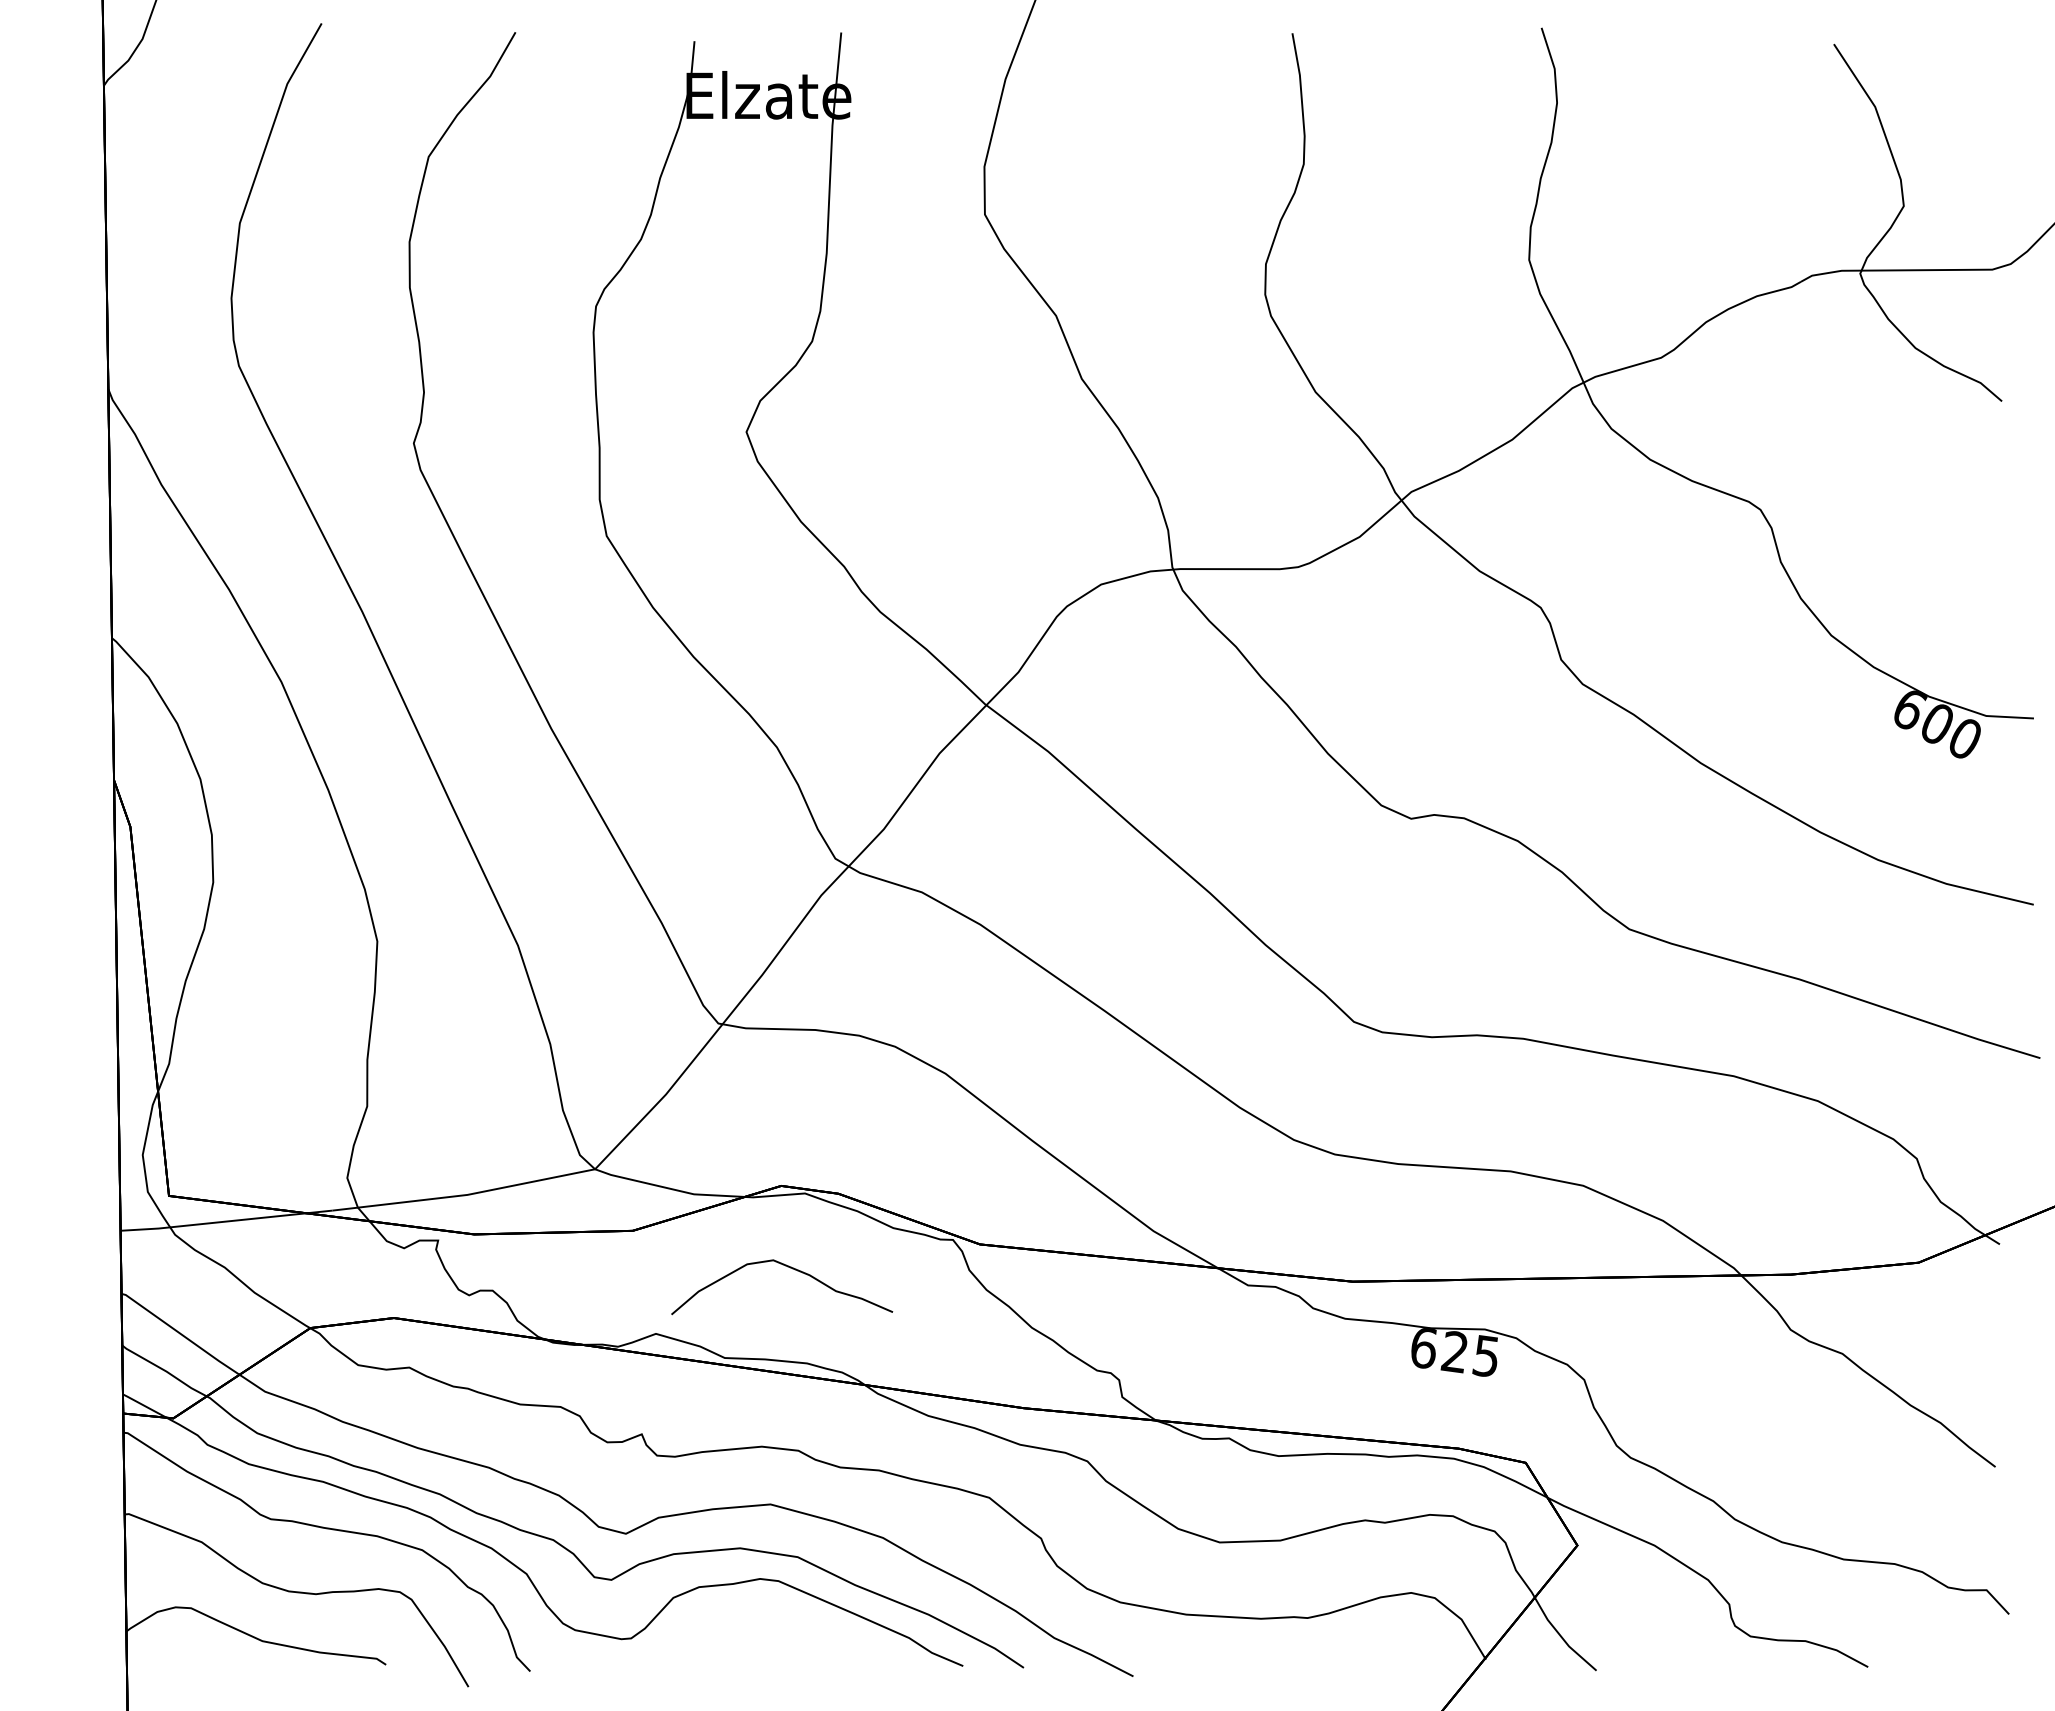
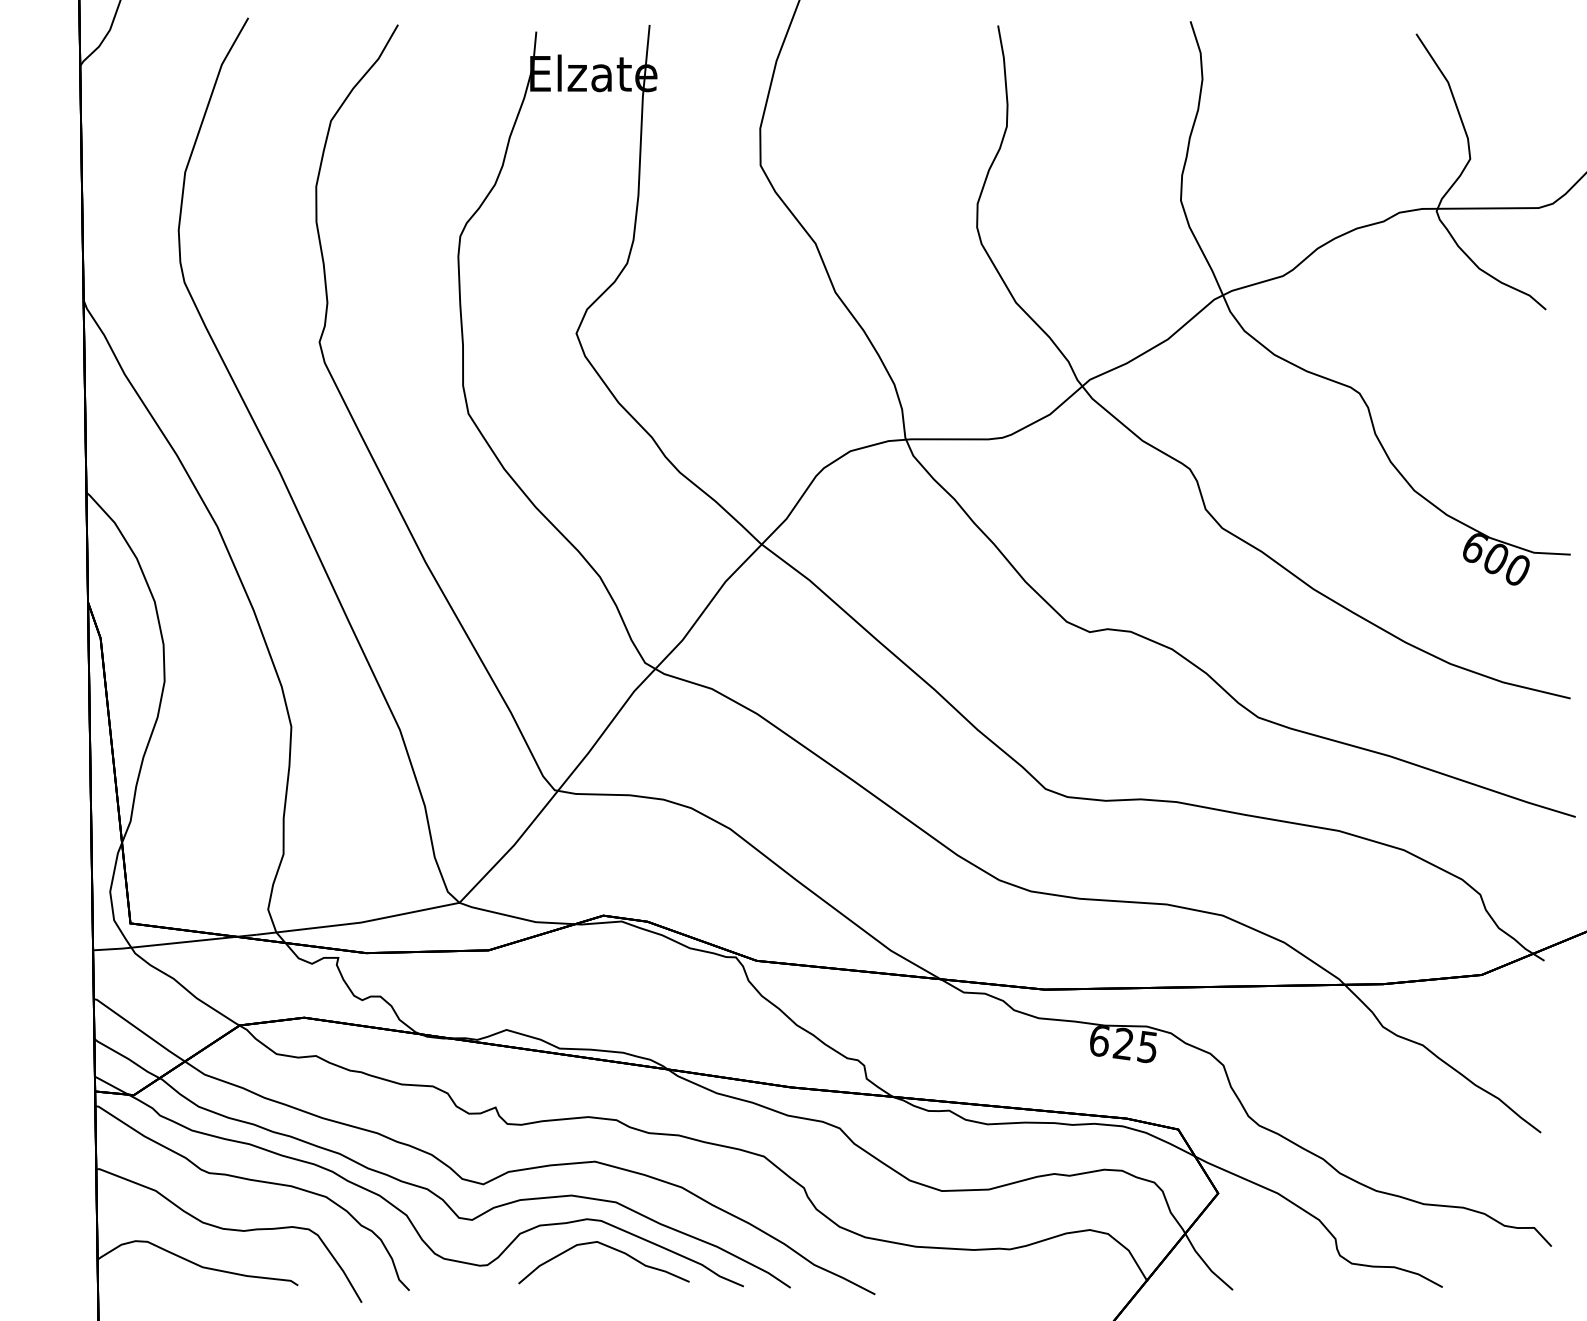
curve: (792, 1269) -> (612, 1248), moved

